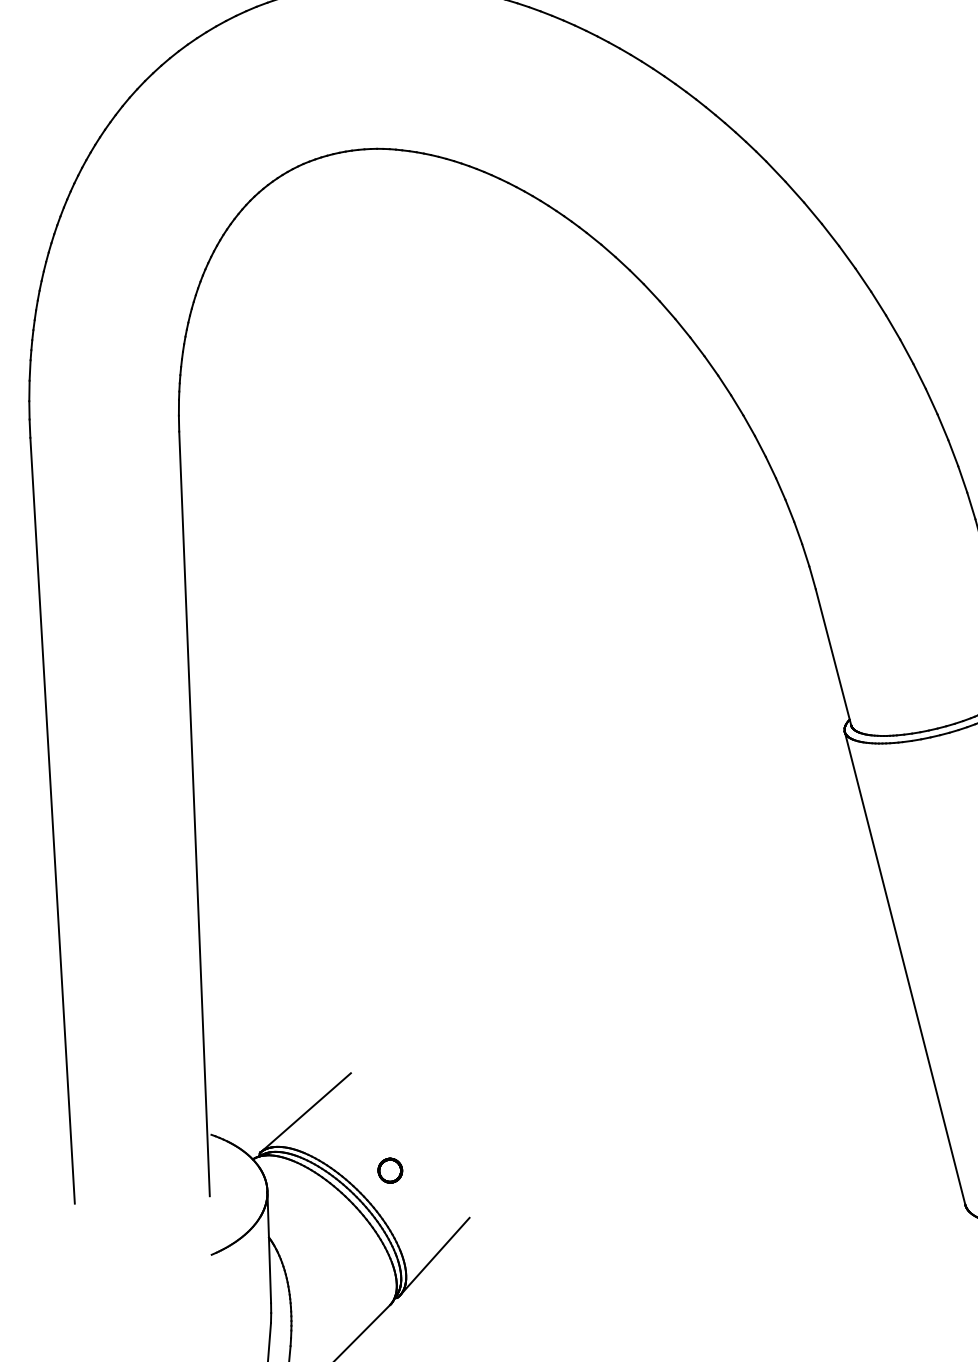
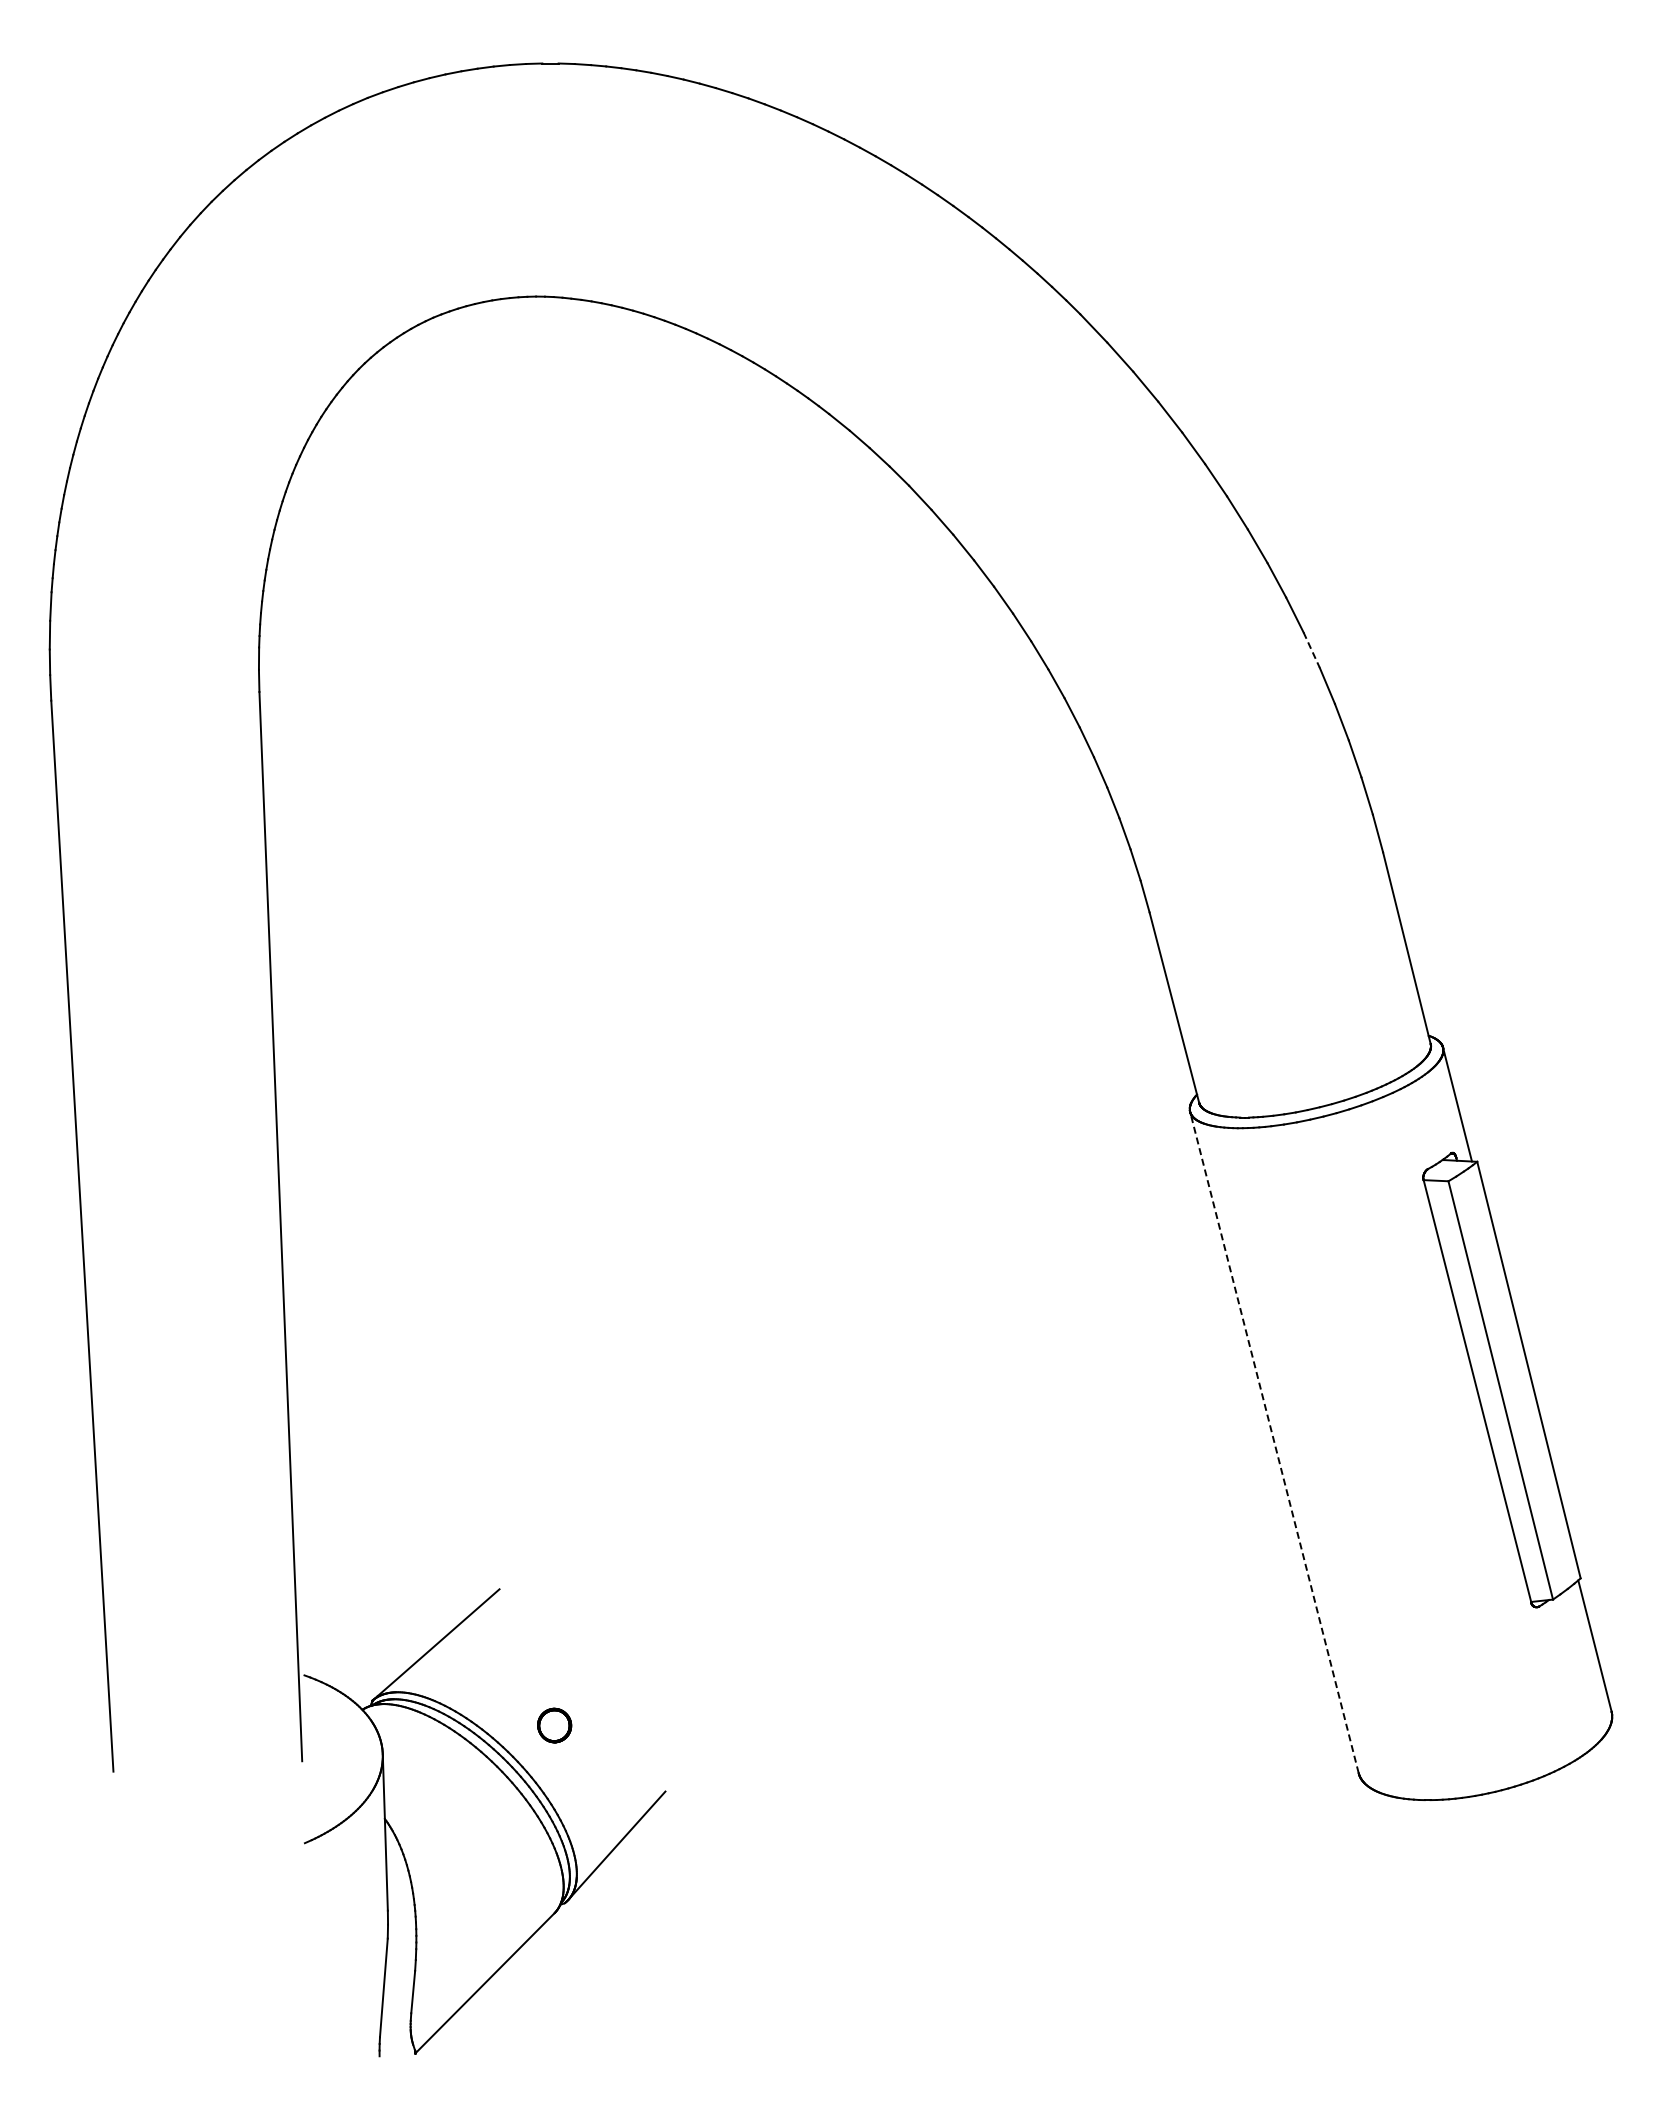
line: (931, 401) -> (1311, 650), solid -> dashed
line: (905, 968) -> (1274, 1442), solid -> dashed

